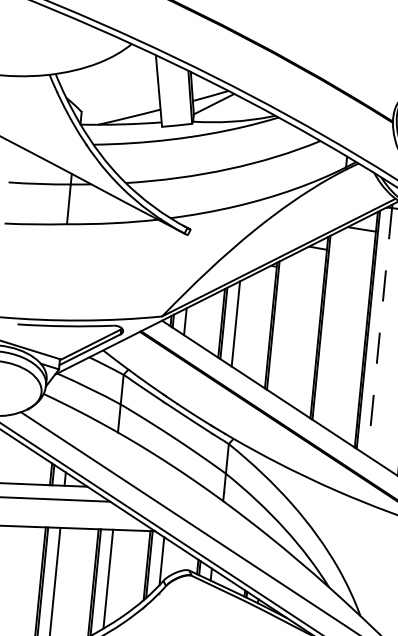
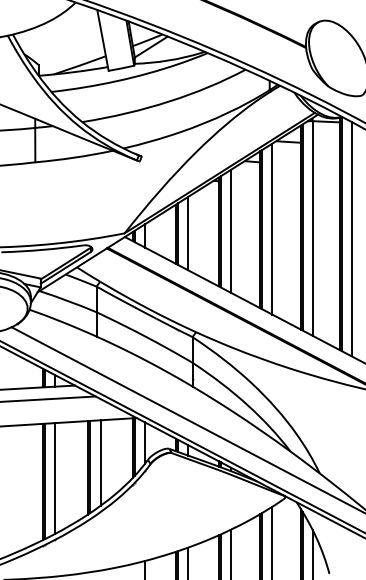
line: (284, 325) -> (230, 230), added
line: (333, 327) -> (272, 228), added
line: (379, 332) -> (312, 228), dashed -> solid

